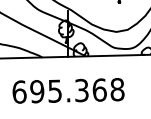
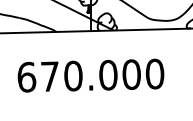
text: (77, 90) -> (102, 75), 695.368 -> 670.000

